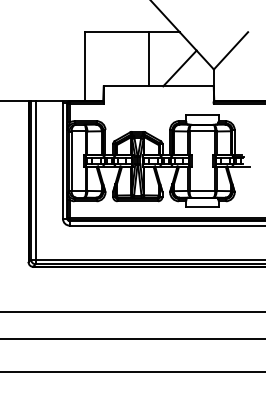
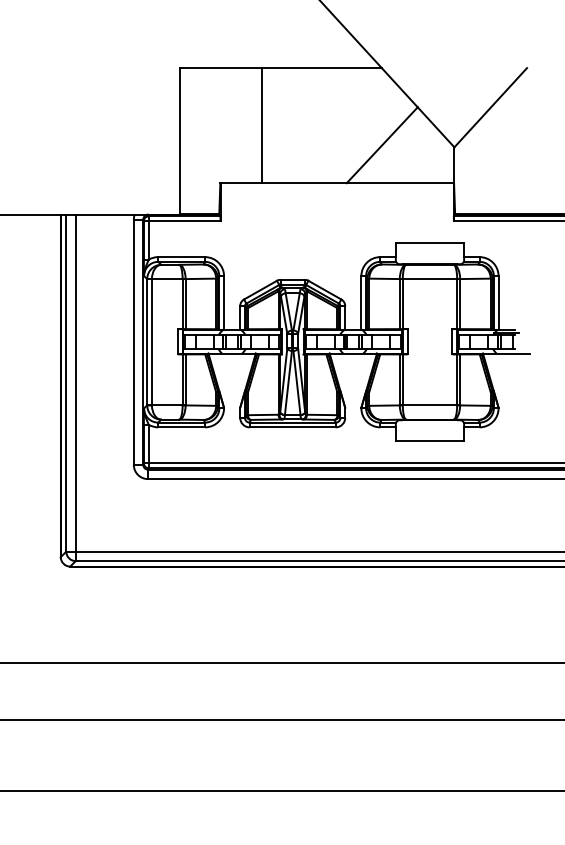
line: (149, 59) -> (262, 126), moved

